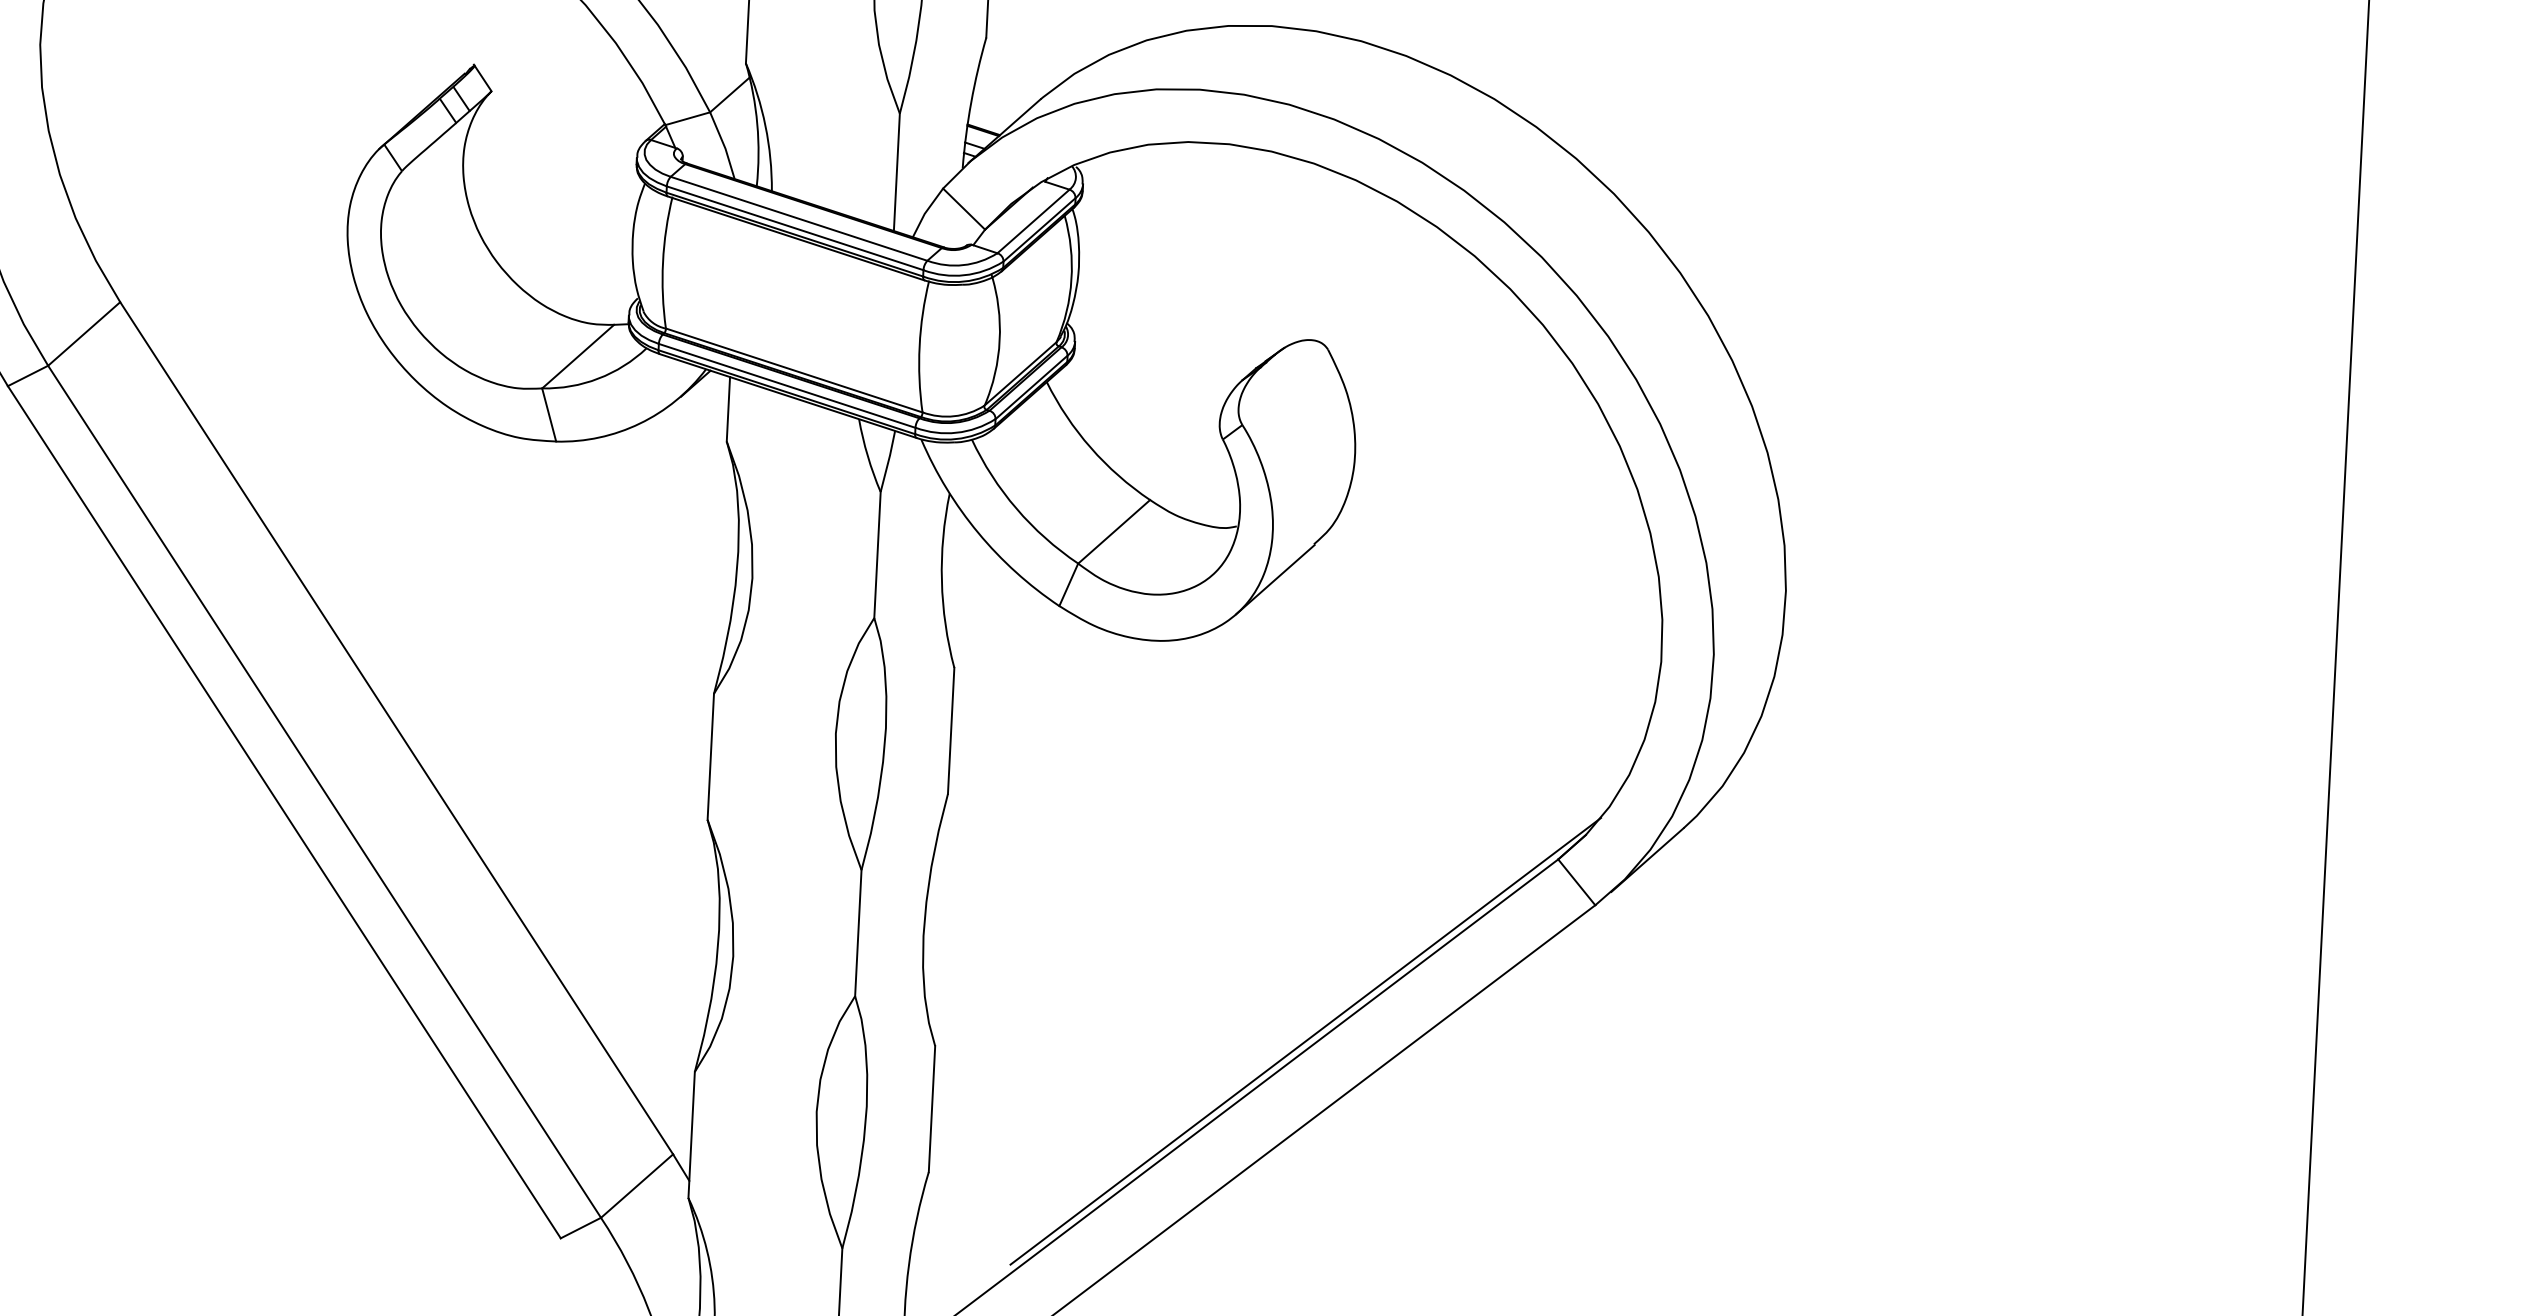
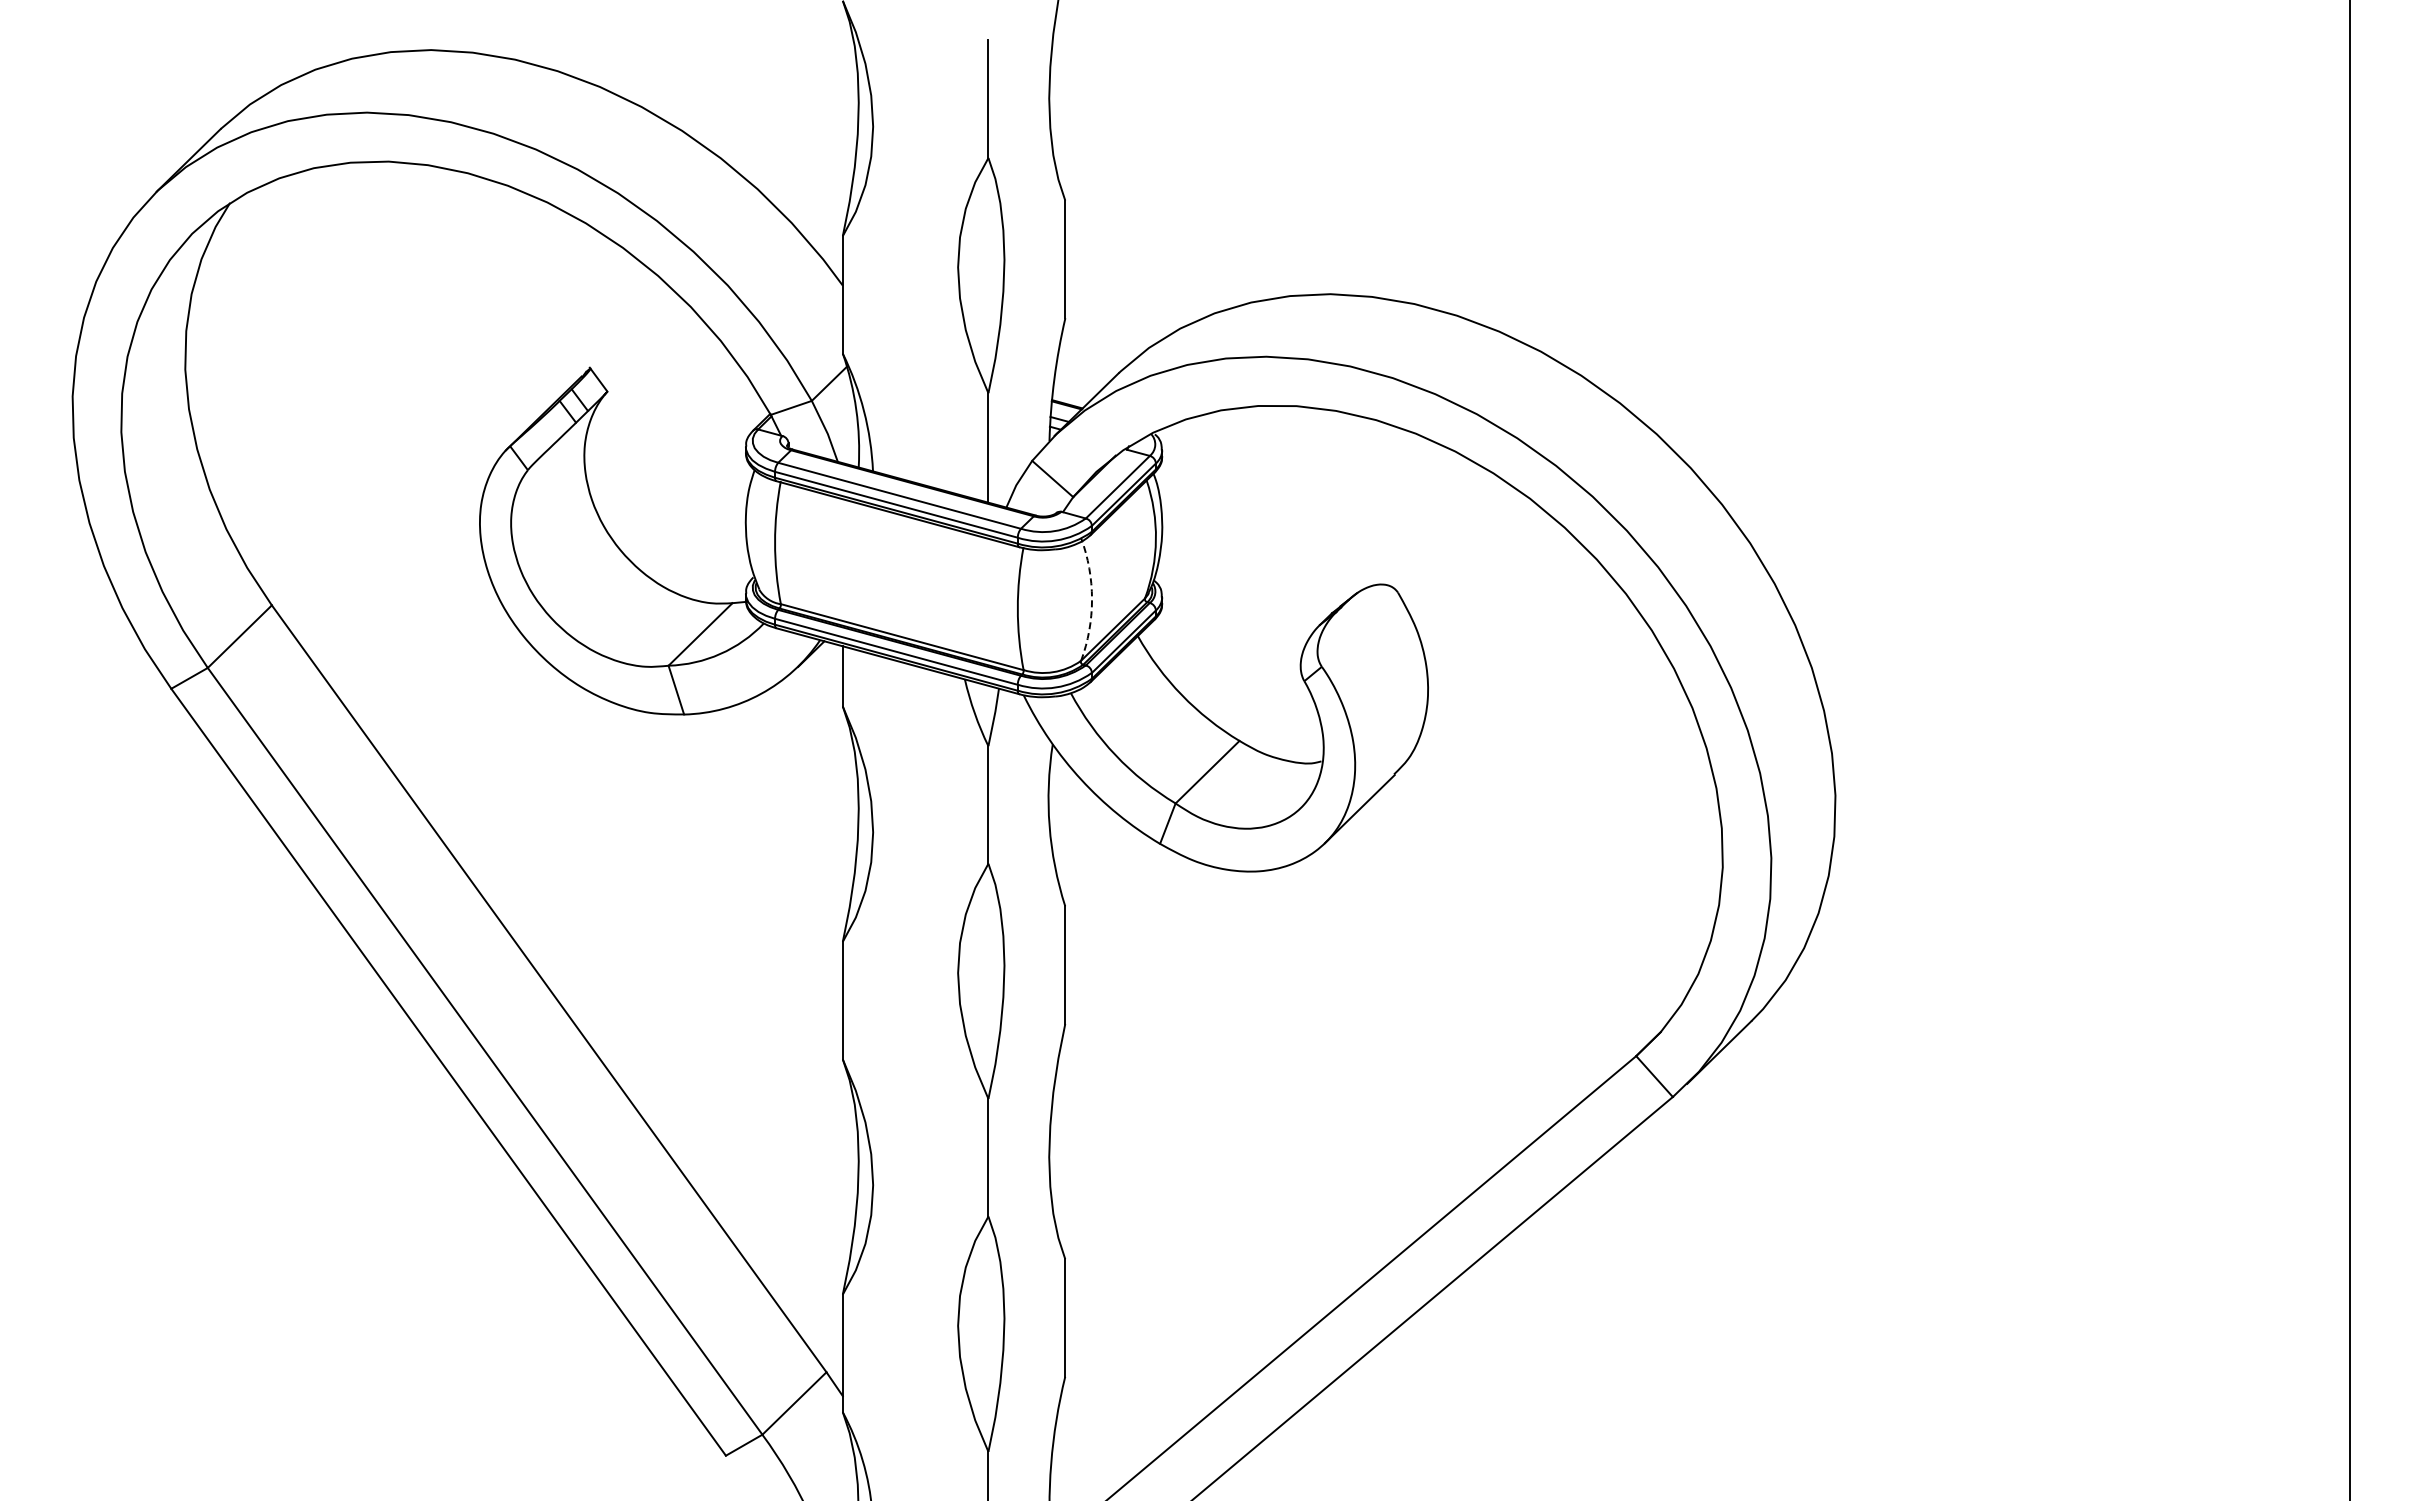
arc: (1000, 340) -> (1092, 599), solid -> dashed
line: (1305, 1041) -> (1409, 1237), removed

